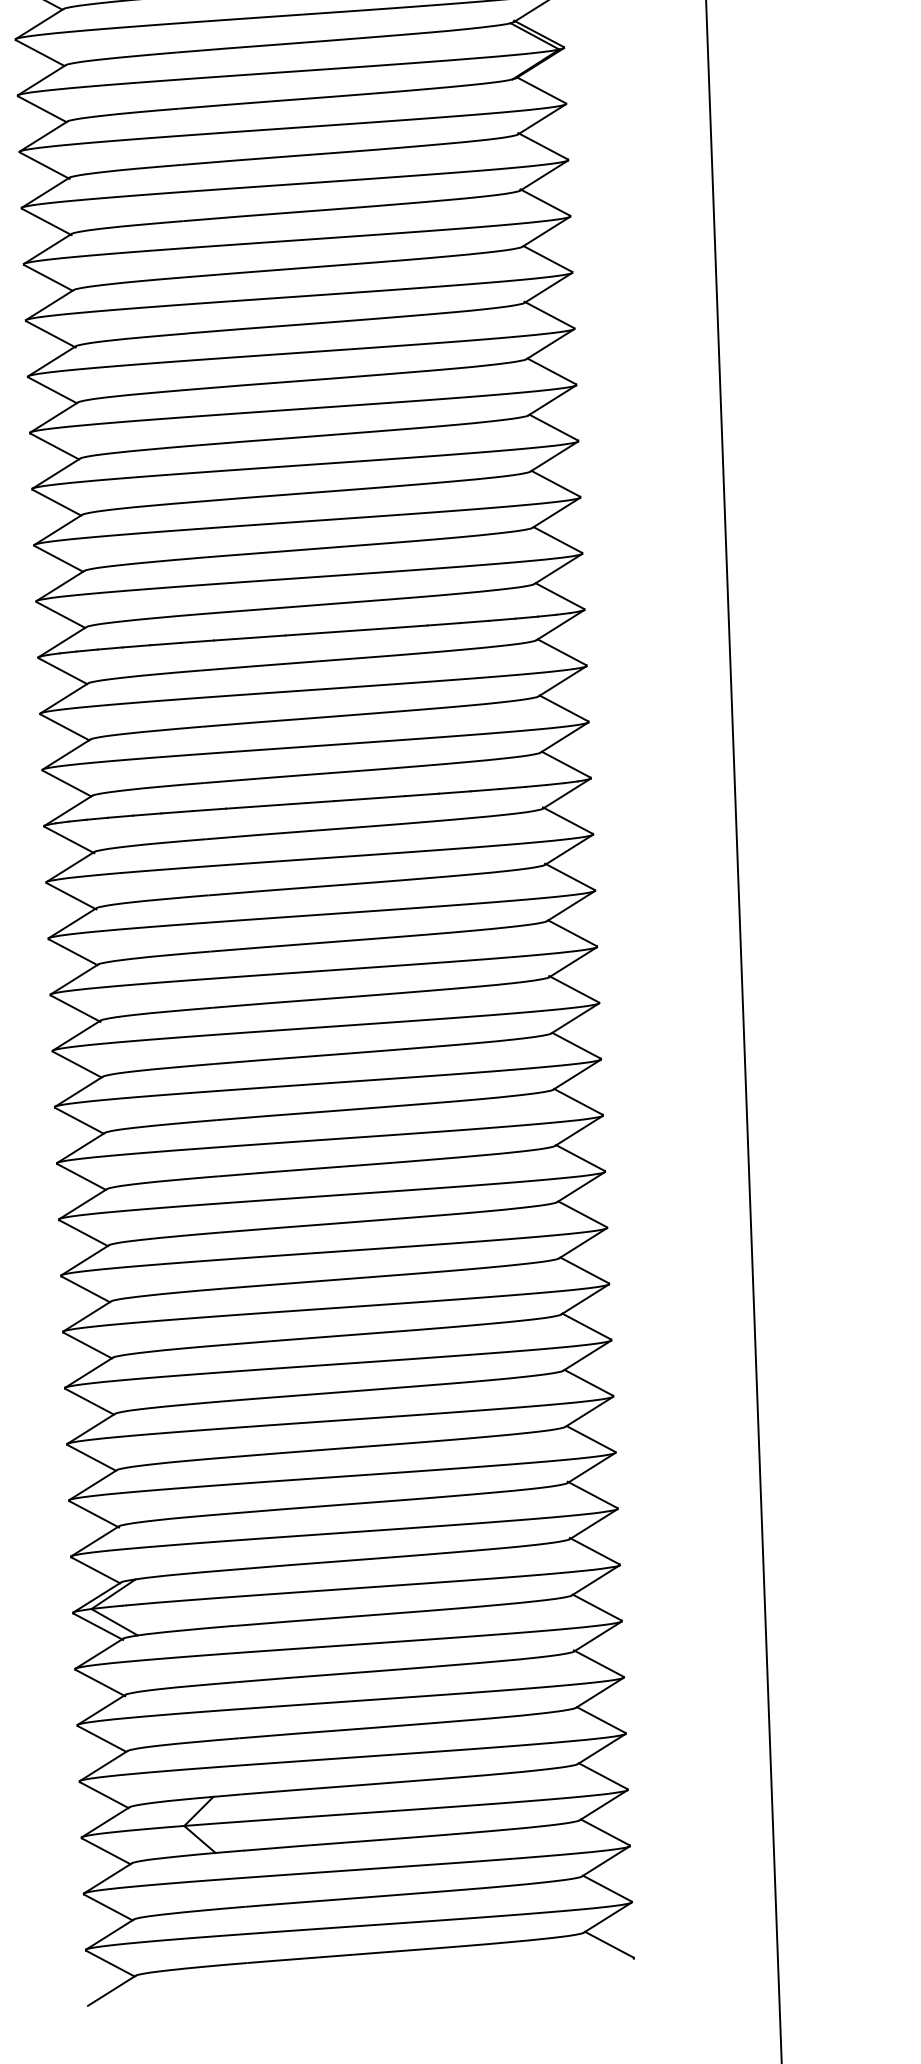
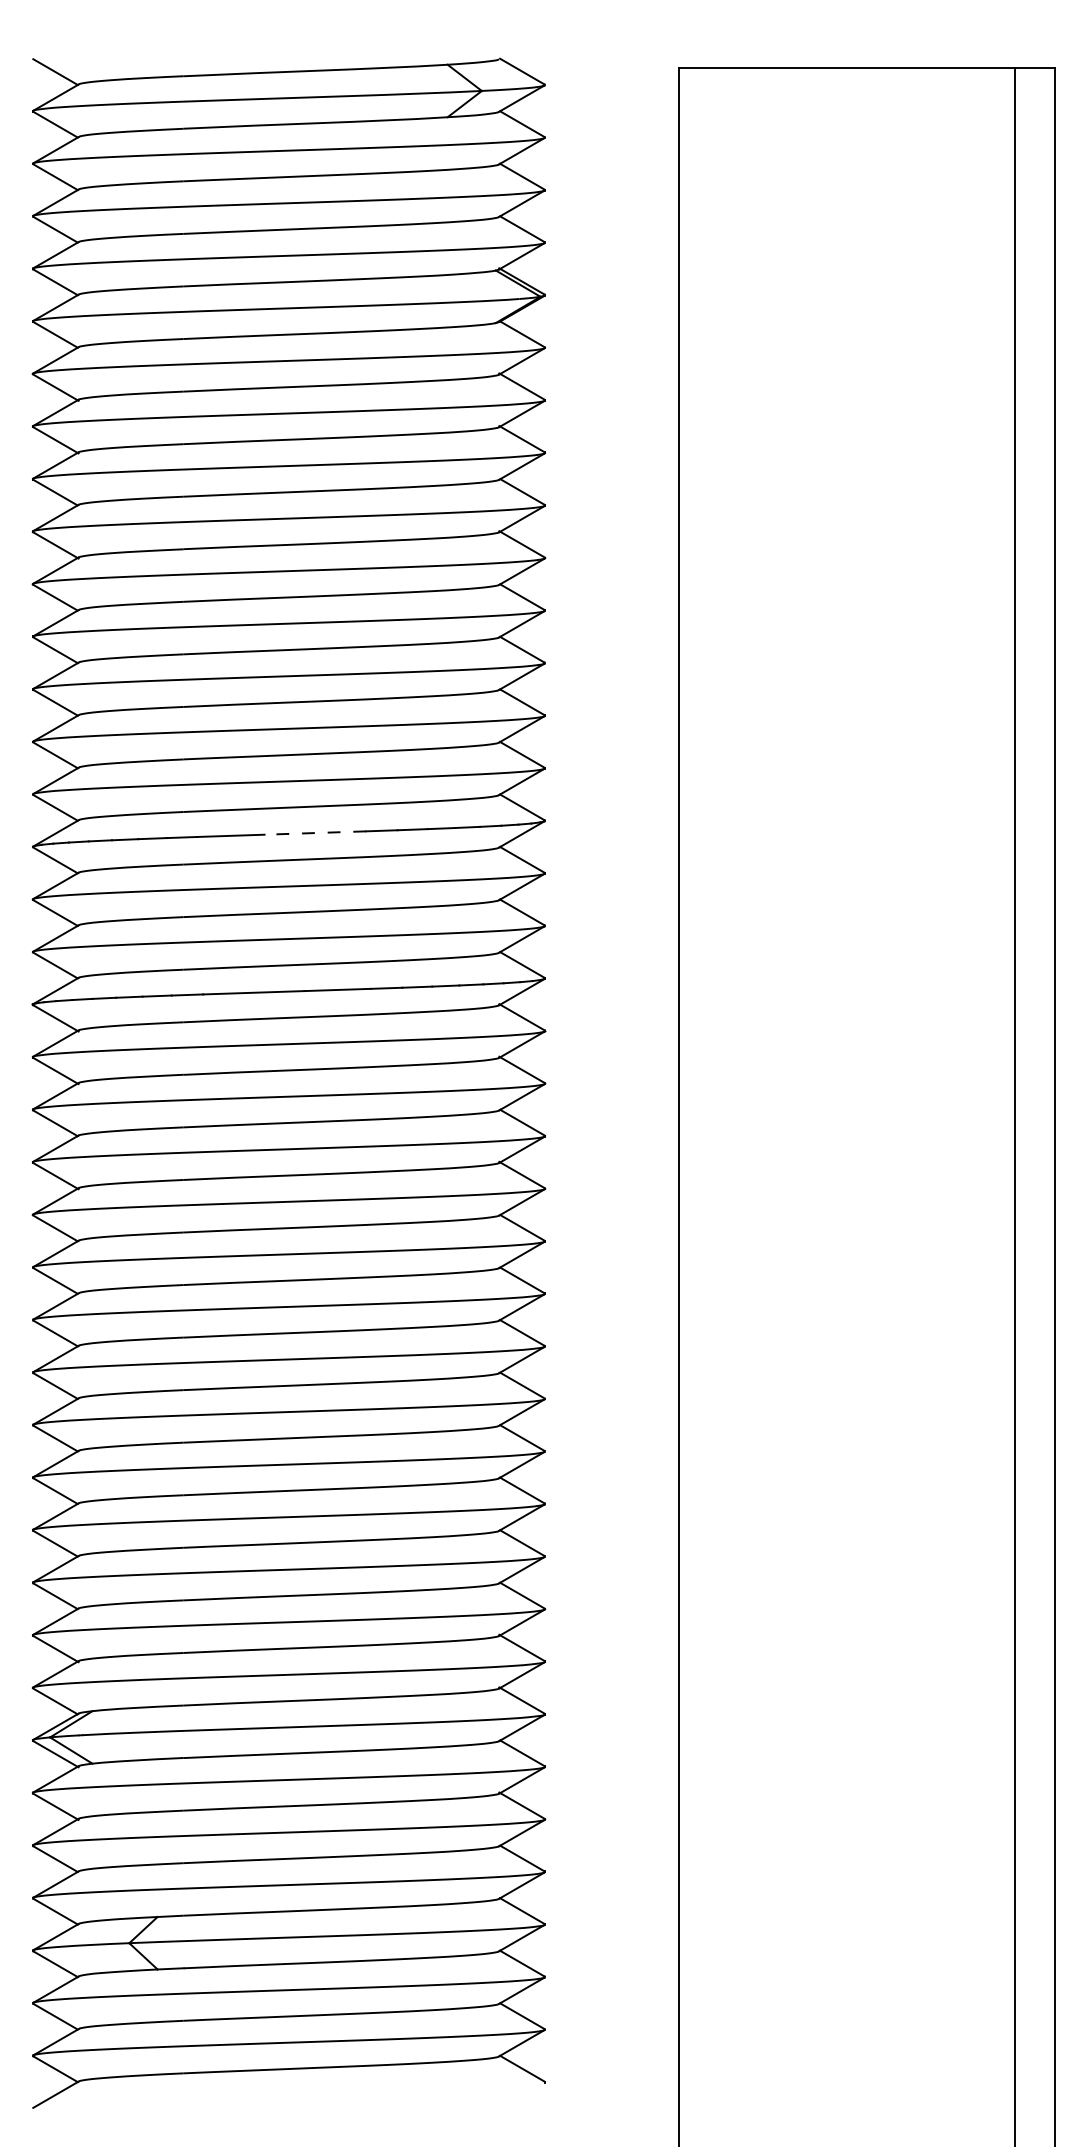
line: (339, 632) -> (315, 833), solid -> dashed

